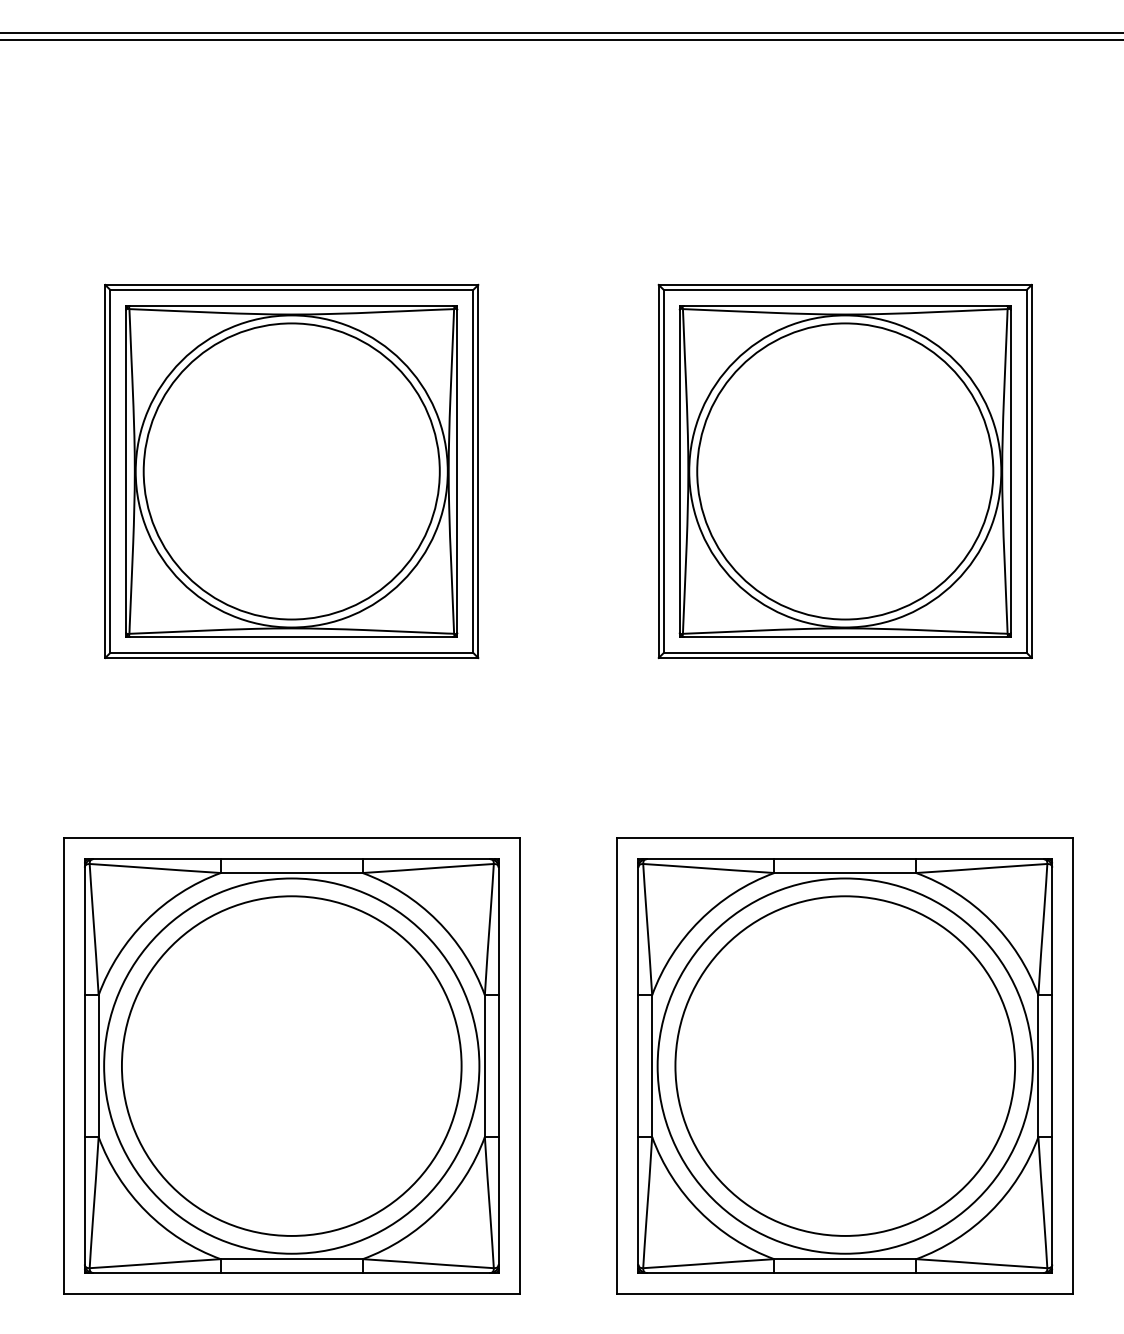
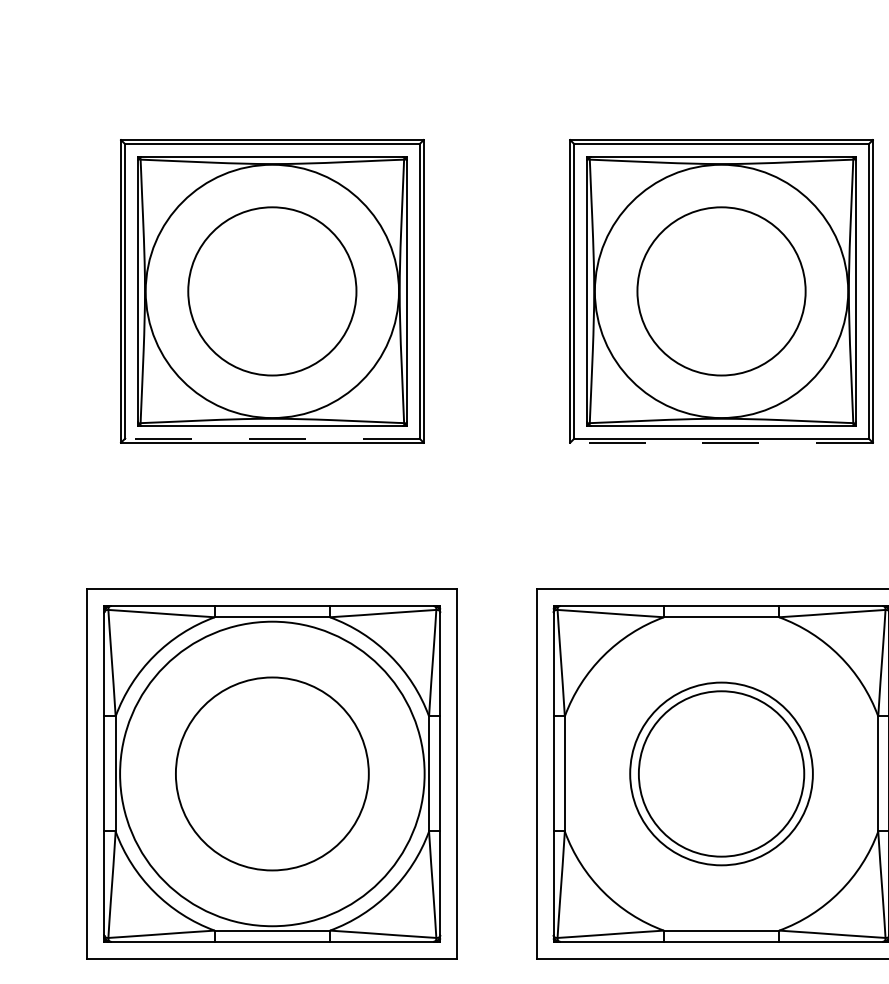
circle: (291, 471) -> (272, 291), size x0.7
circle: (845, 471) -> (721, 291), size x0.7
line: (291, 652) -> (272, 438), solid -> dashed
line: (845, 657) -> (721, 442), solid -> dashed
circle: (291, 1065) -> (272, 773), size x0.7
circle: (844, 1065) -> (720, 773), size x0.6
circle: (845, 1065) -> (721, 773), size x0.6

